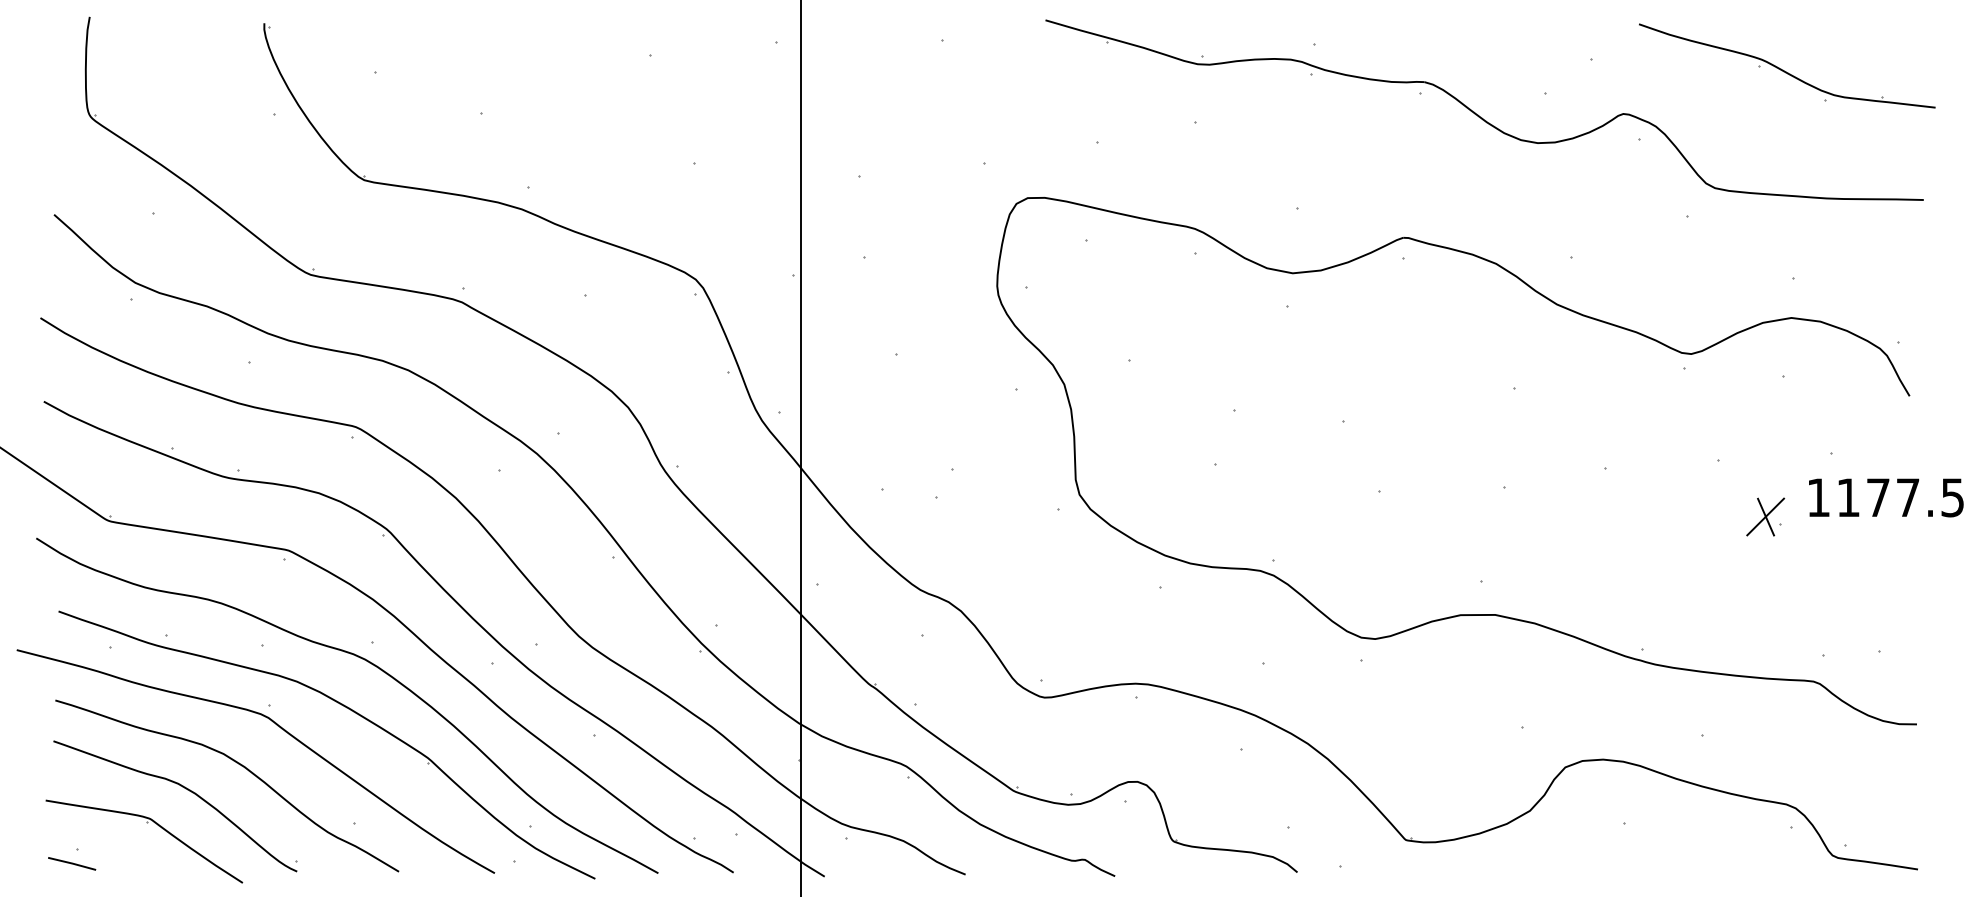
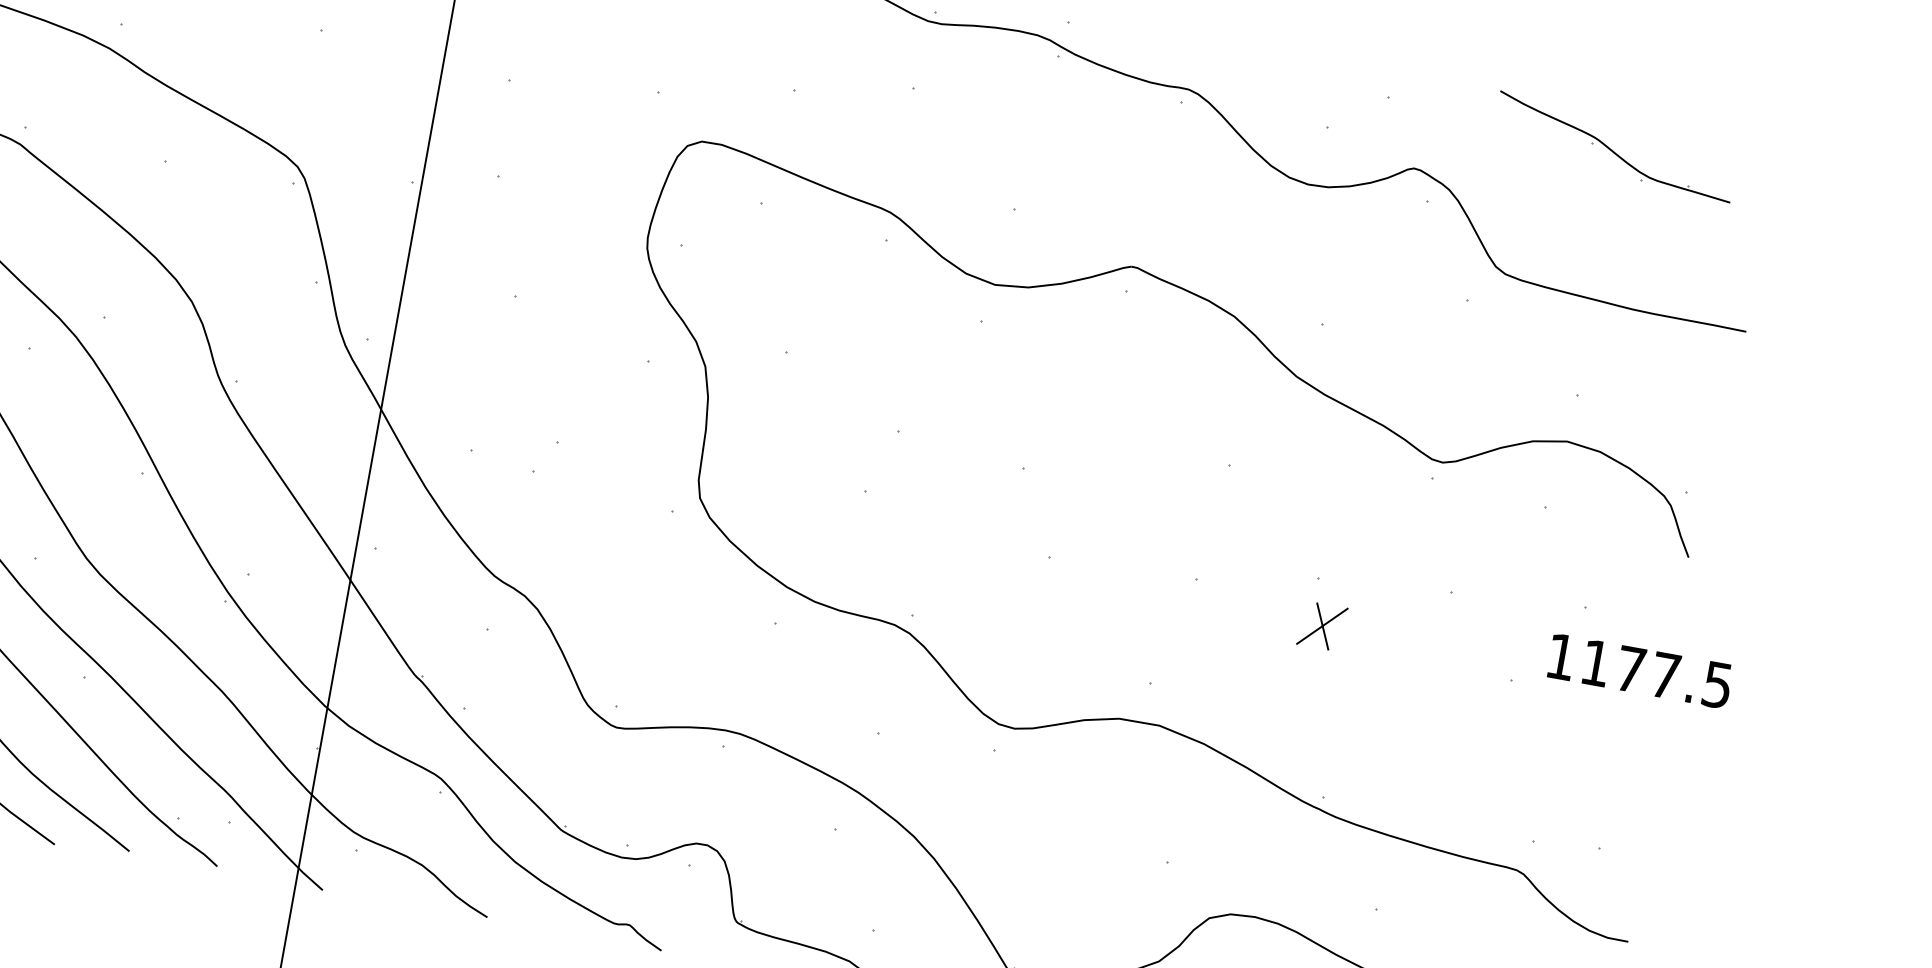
part: (1787, 65) -> (1615, 146), size x0.7
part: (1765, 516) -> (1322, 625), moved

